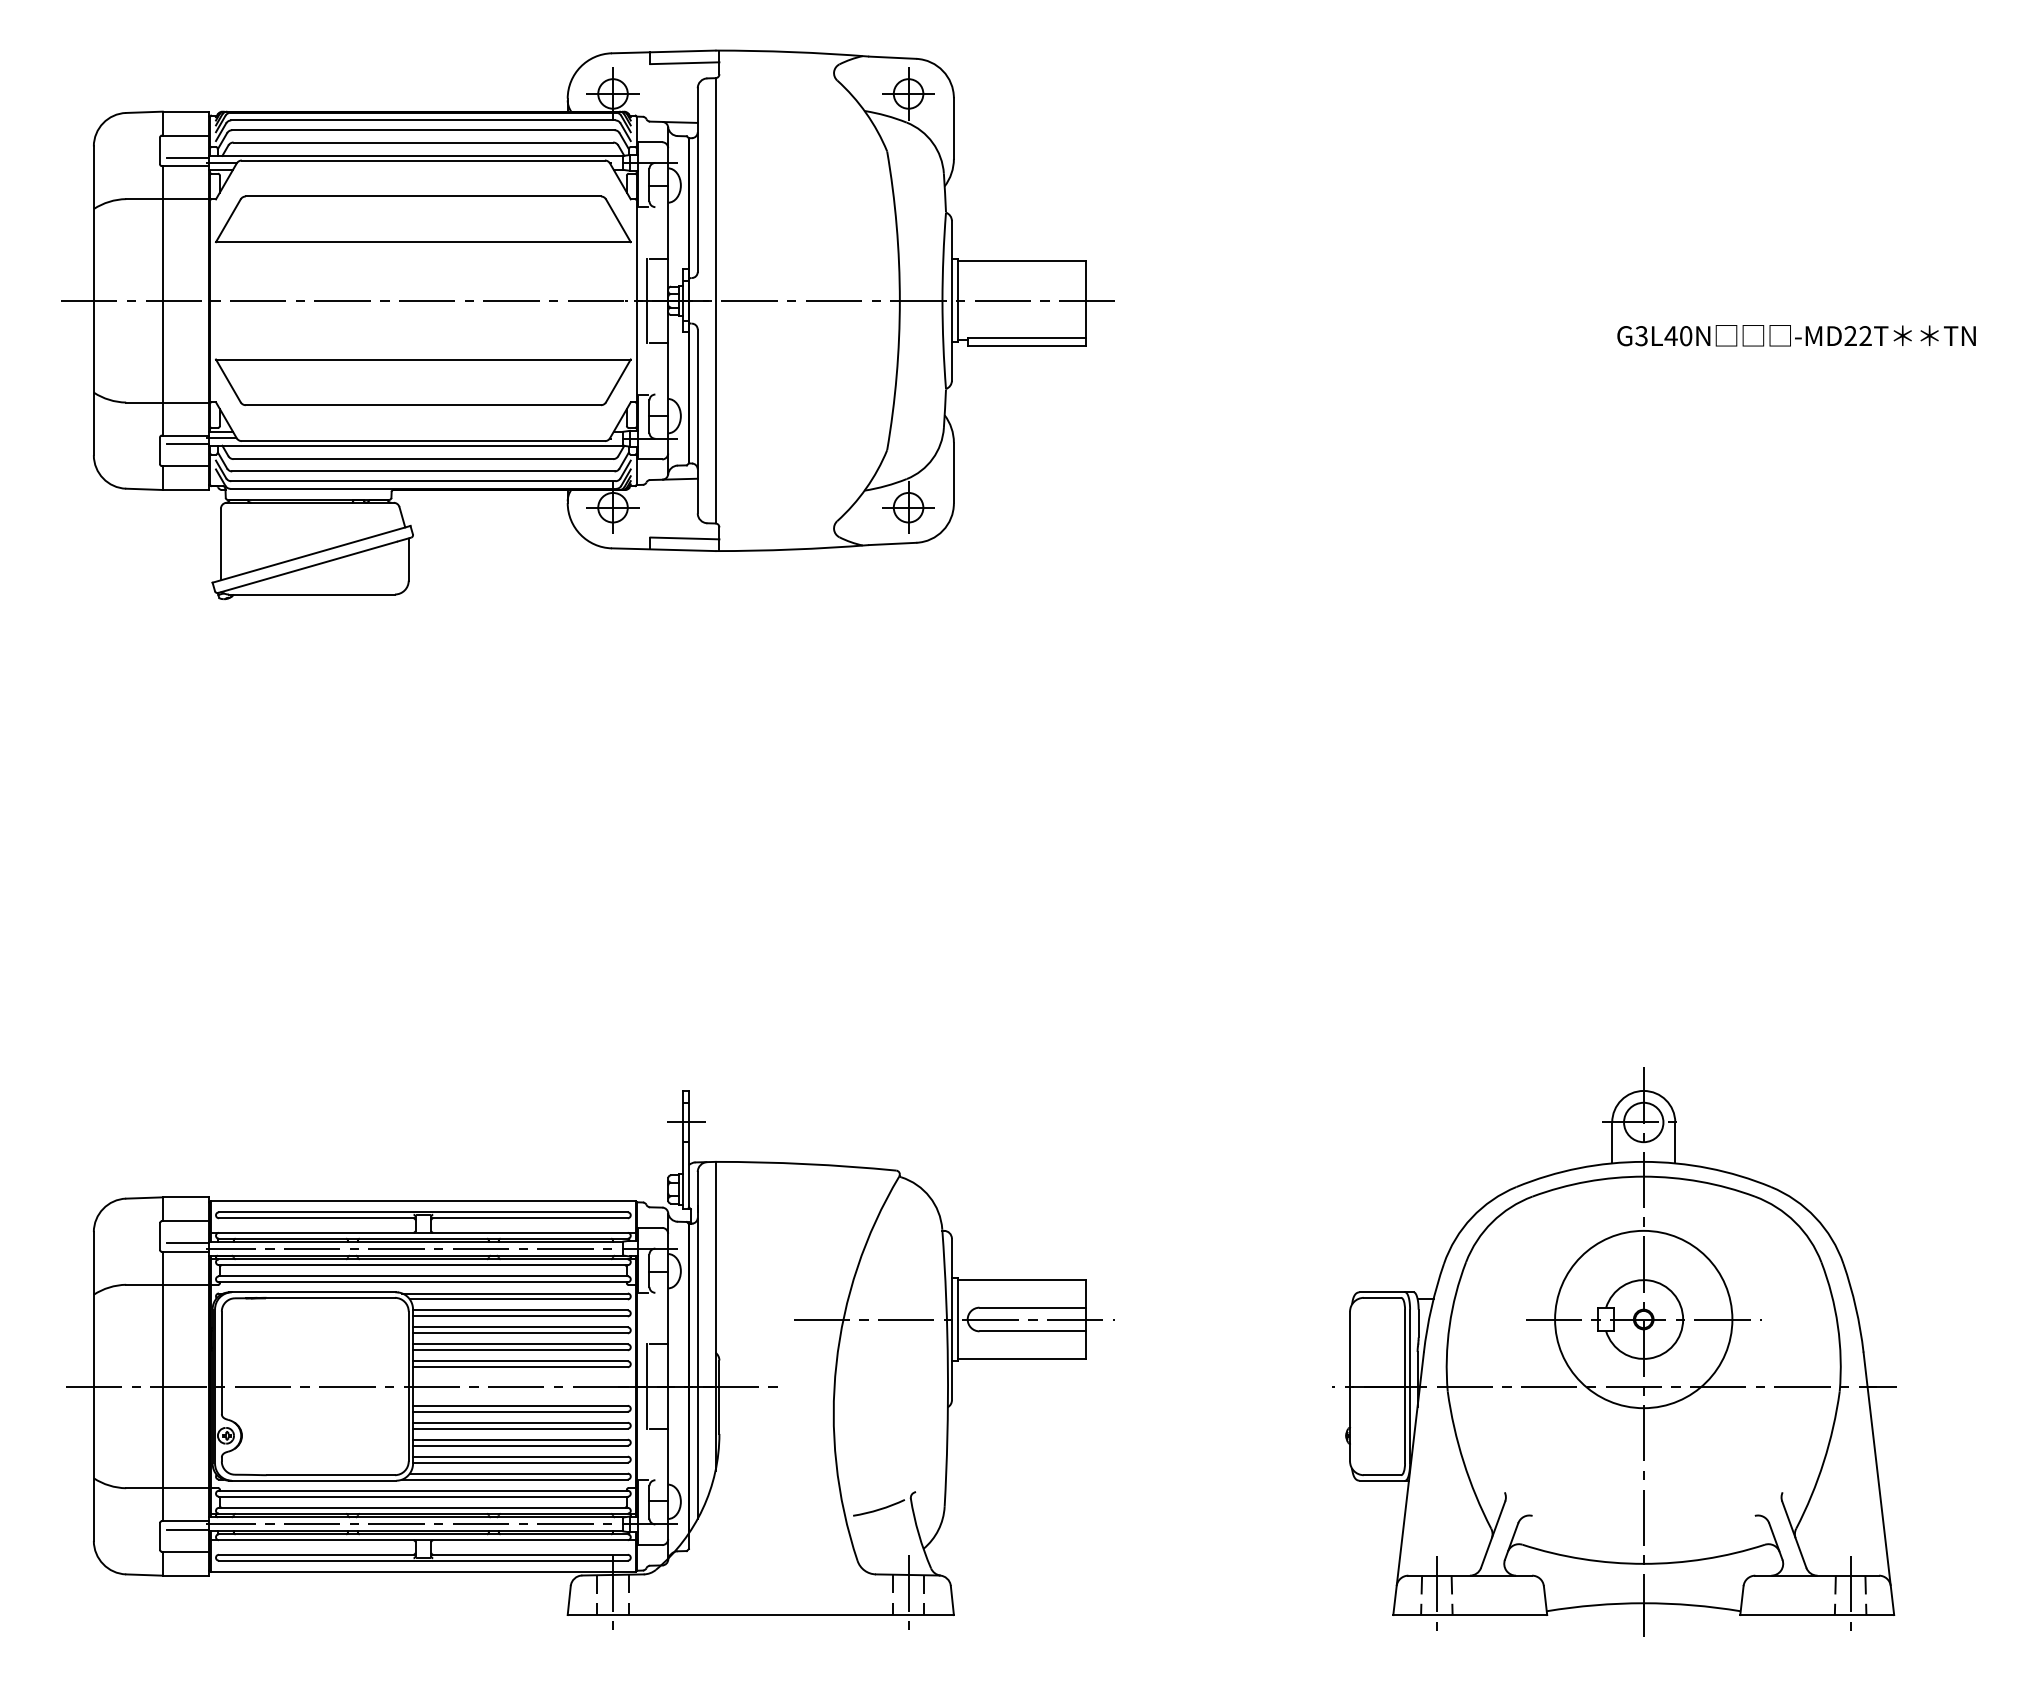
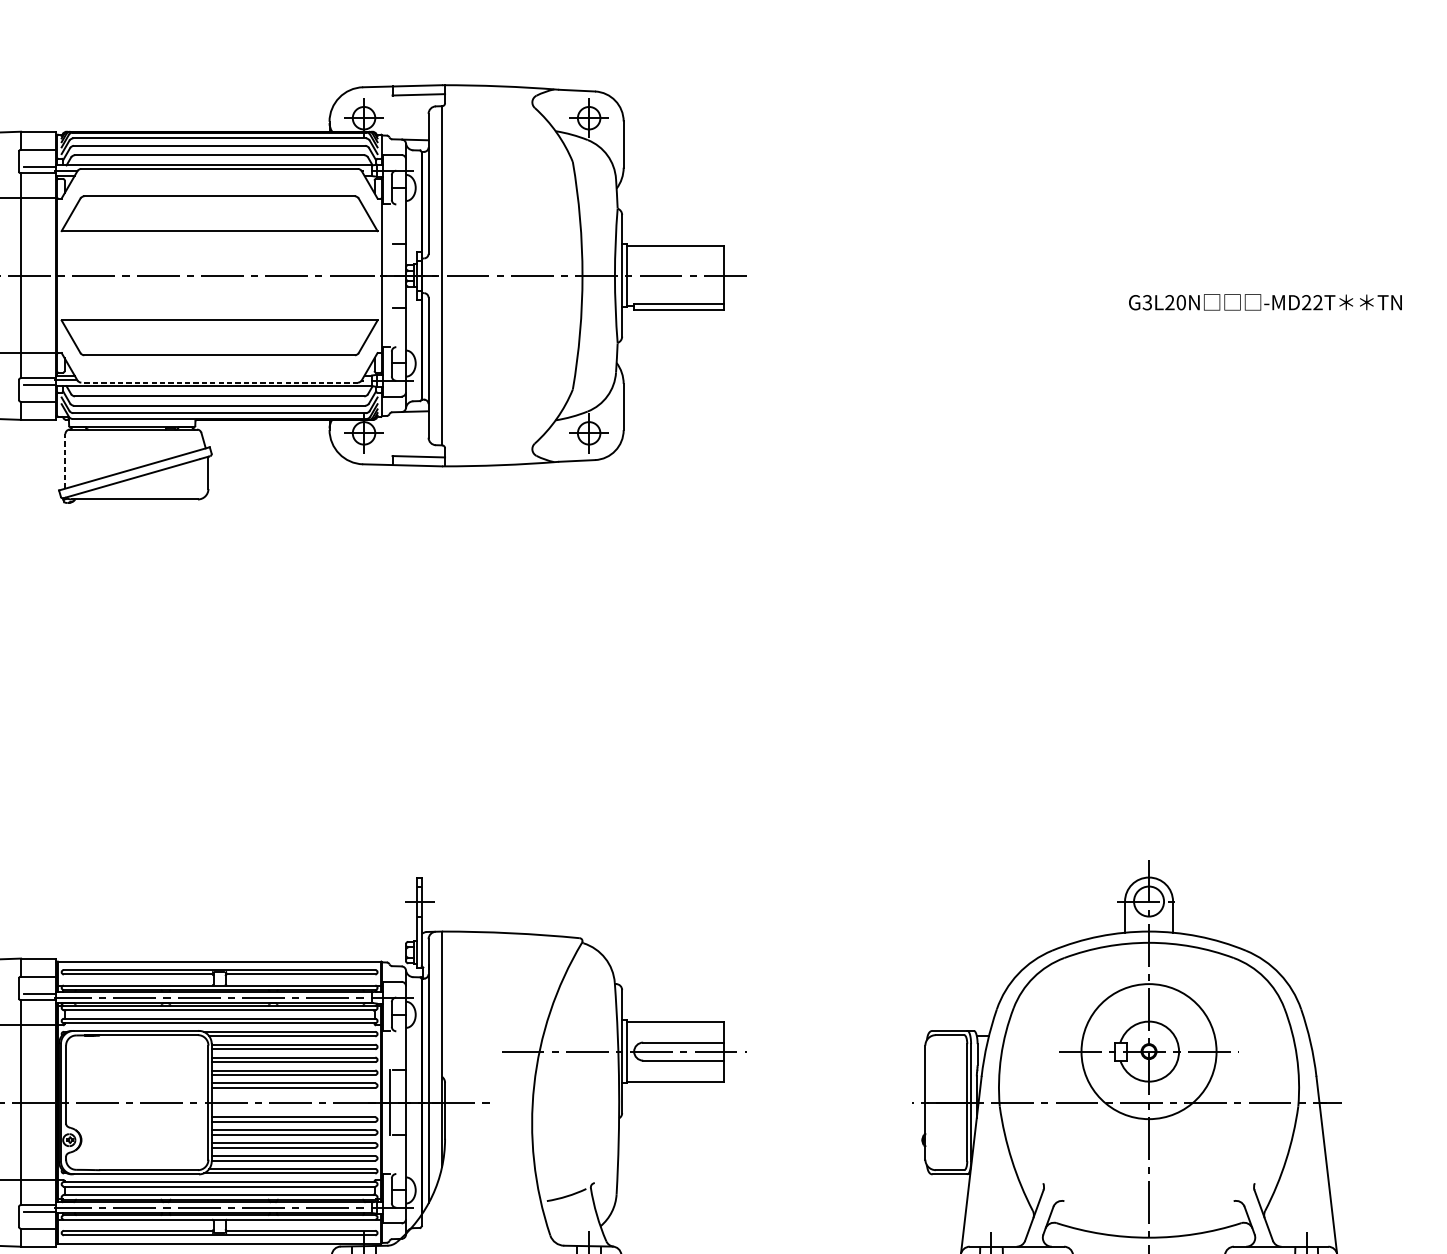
line: (646, 300) -> (389, 275), removed
text: (1670, 335) -> (1169, 302), G3L40N -> G3L20N
line: (423, 441) -> (219, 382), solid -> dashed
line: (220, 544) -> (65, 461), solid -> dashed

